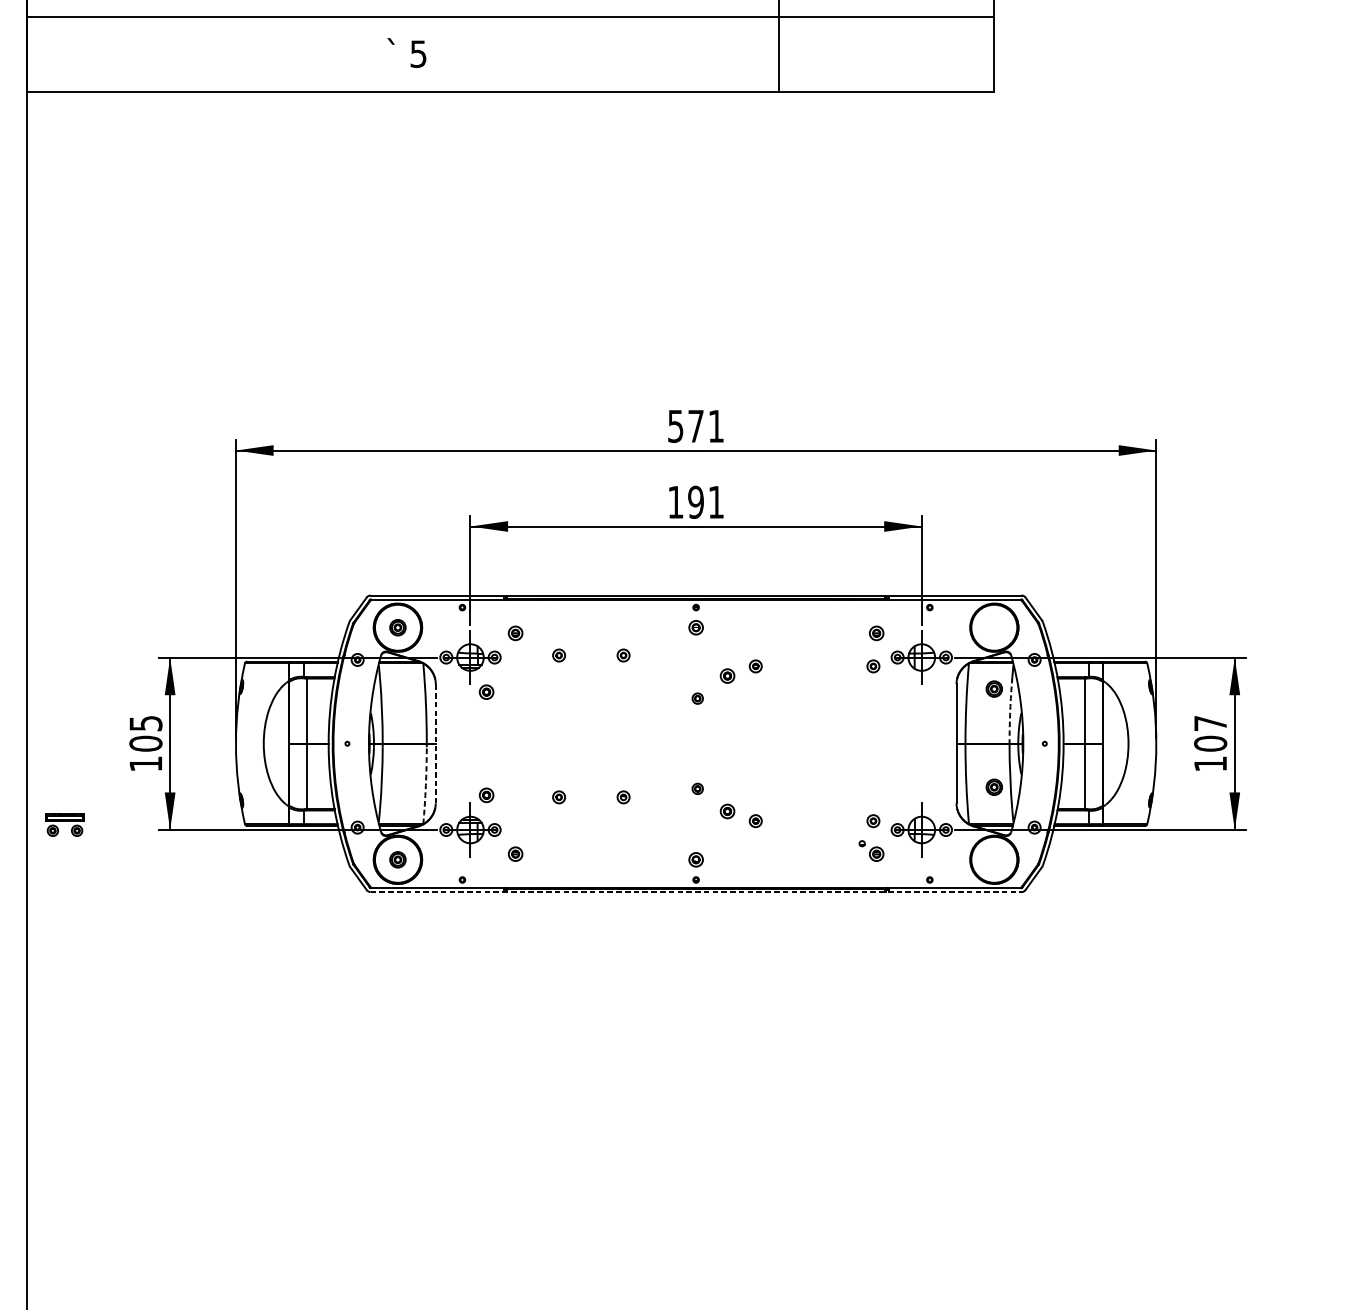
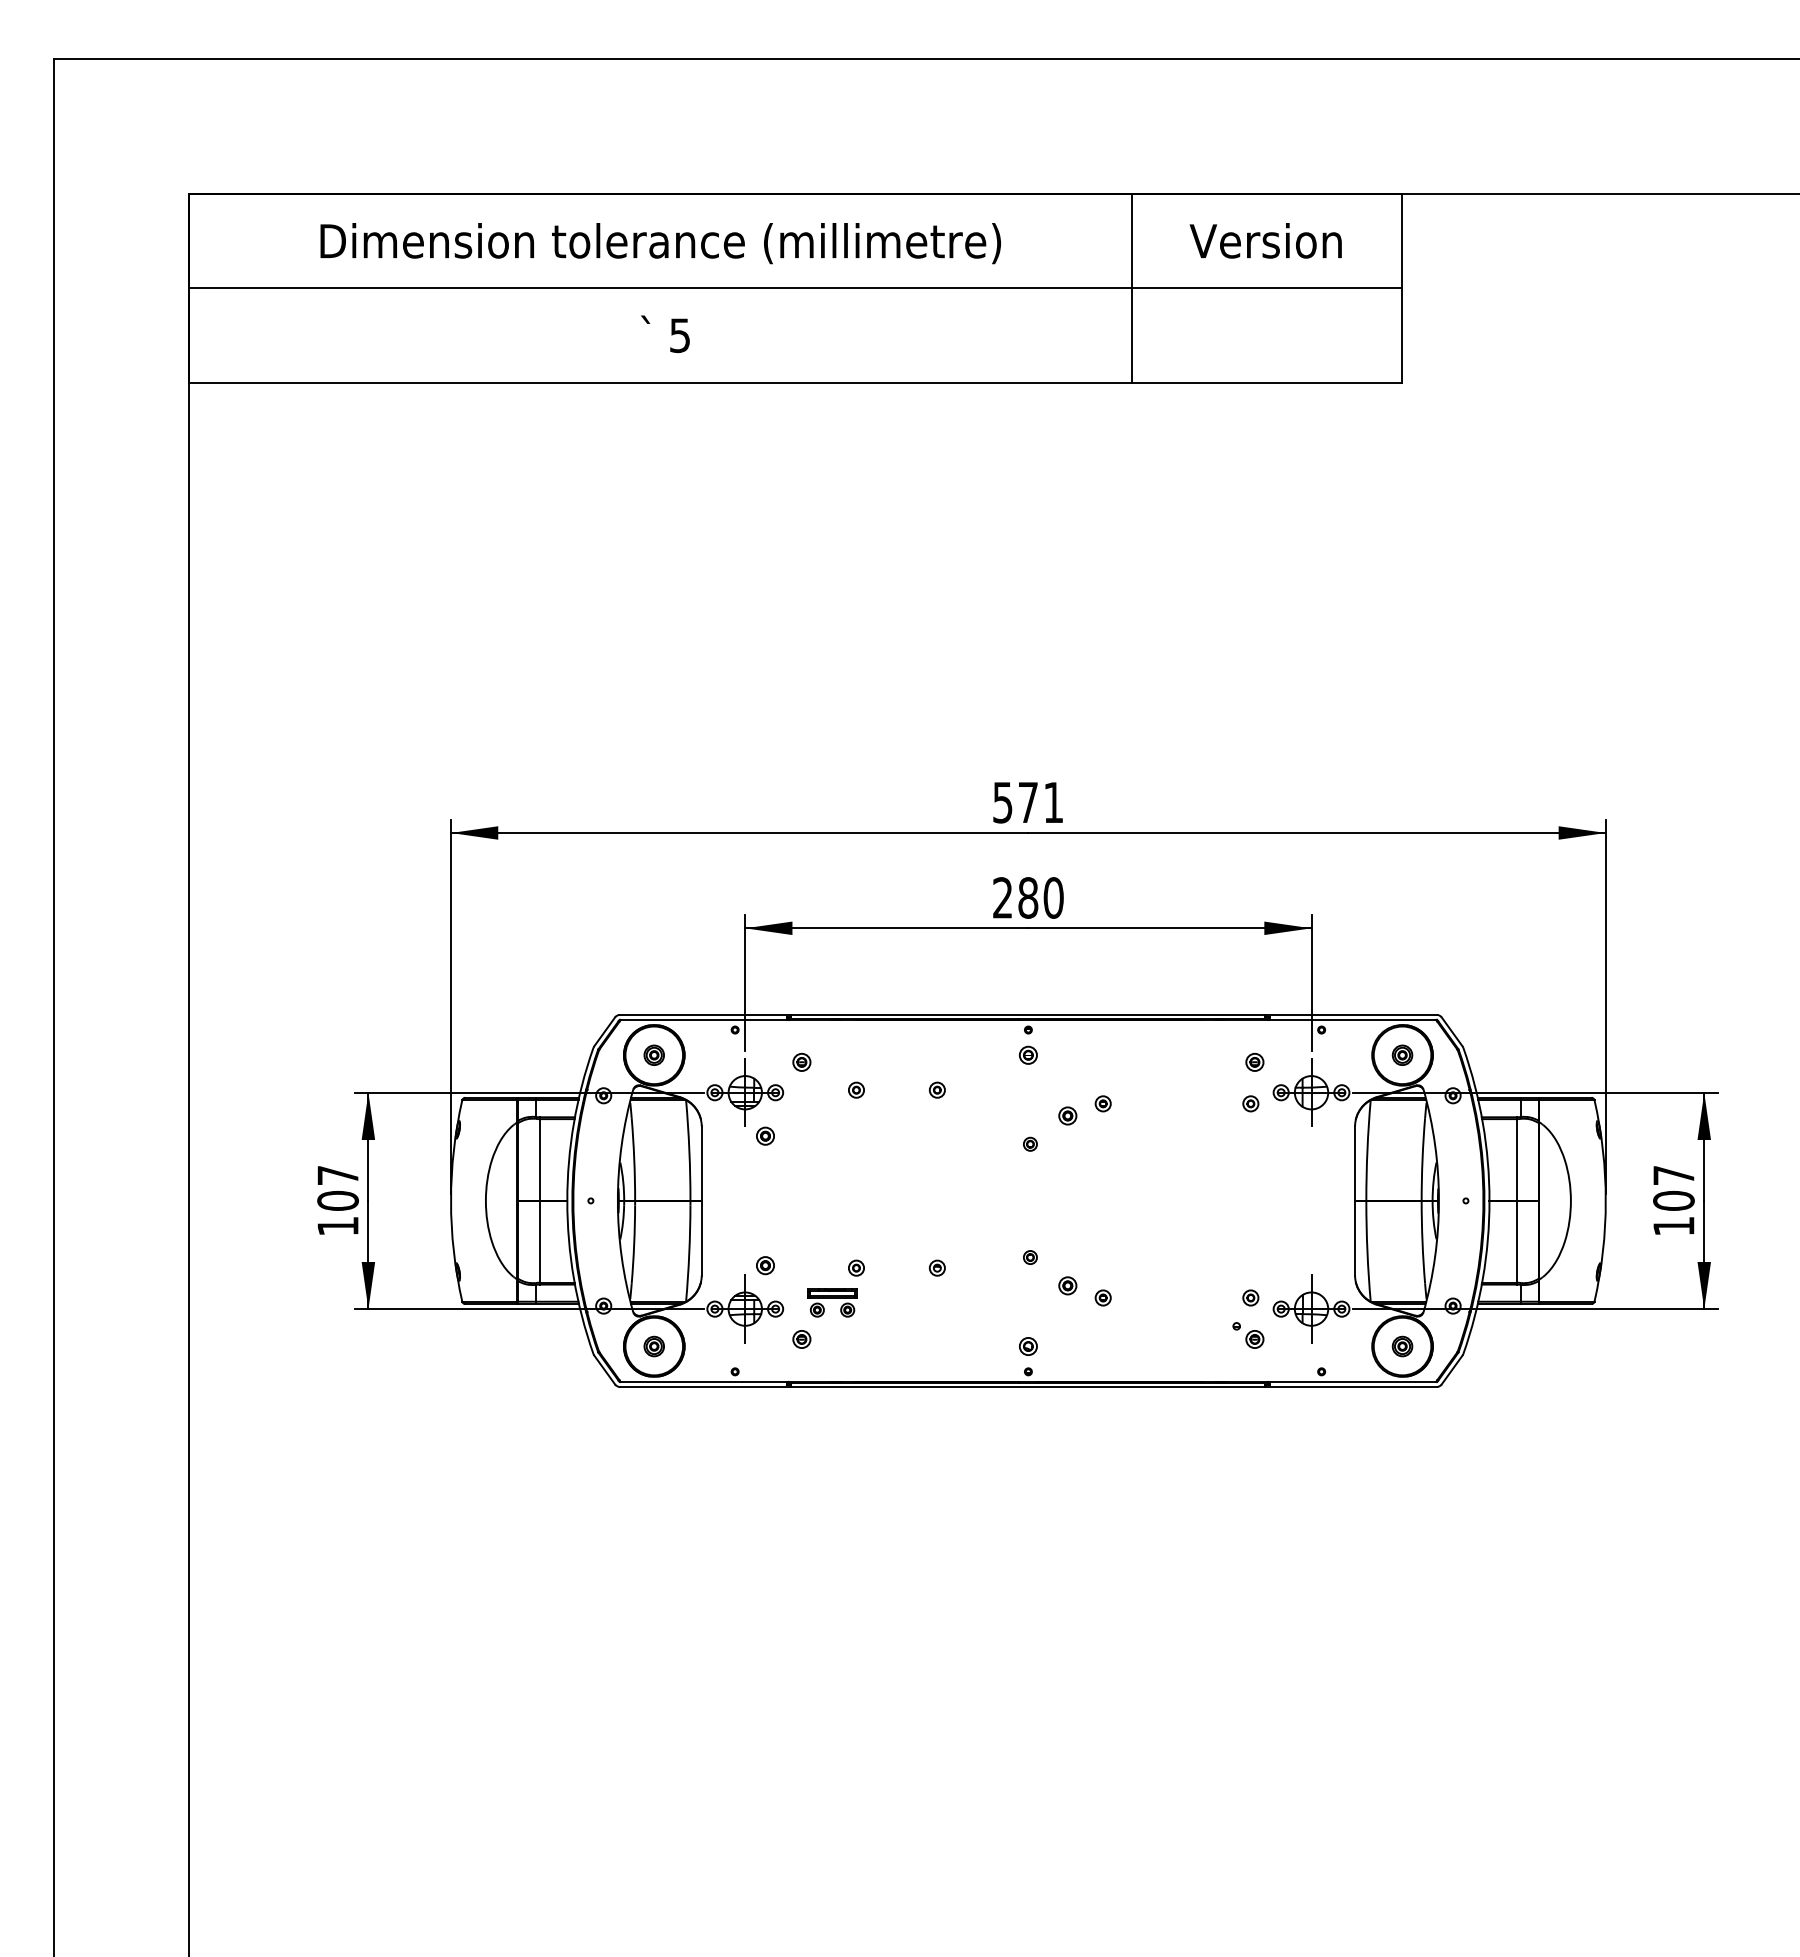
text: (696, 501) -> (1028, 897), 191 -> 280
part: (994, 688) -> (1402, 1054), moved
arc: (1010, 710) -> (1422, 1159), dashed -> solid
text: (145, 723) -> (337, 1175), 105 -> 107
line: (435, 743) -> (701, 1200), dashed -> solid
arc: (426, 785) -> (689, 1253), dashed -> solid
part: (994, 787) -> (1402, 1346), moved
part: (64, 824) -> (832, 1302), moved
line: (696, 892) -> (1028, 1387), dashed -> solid

